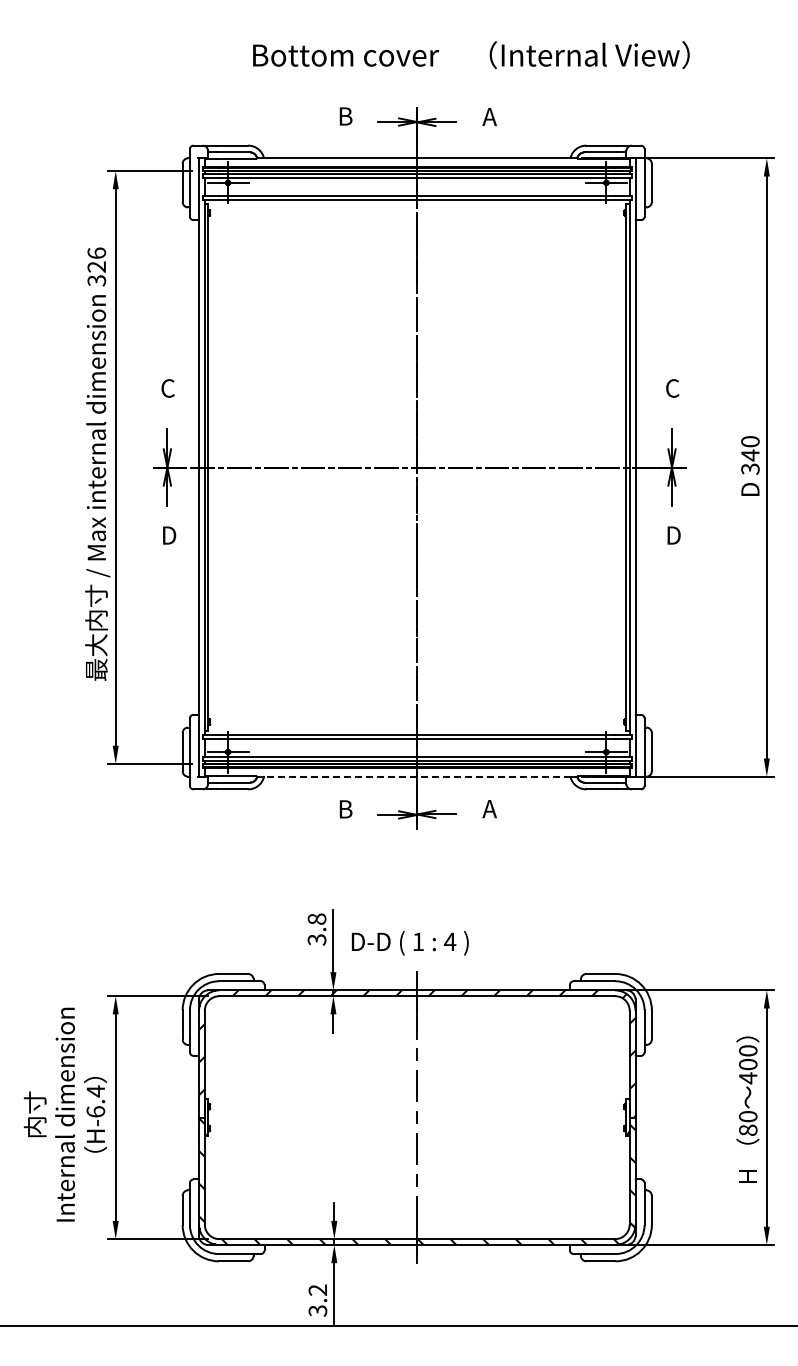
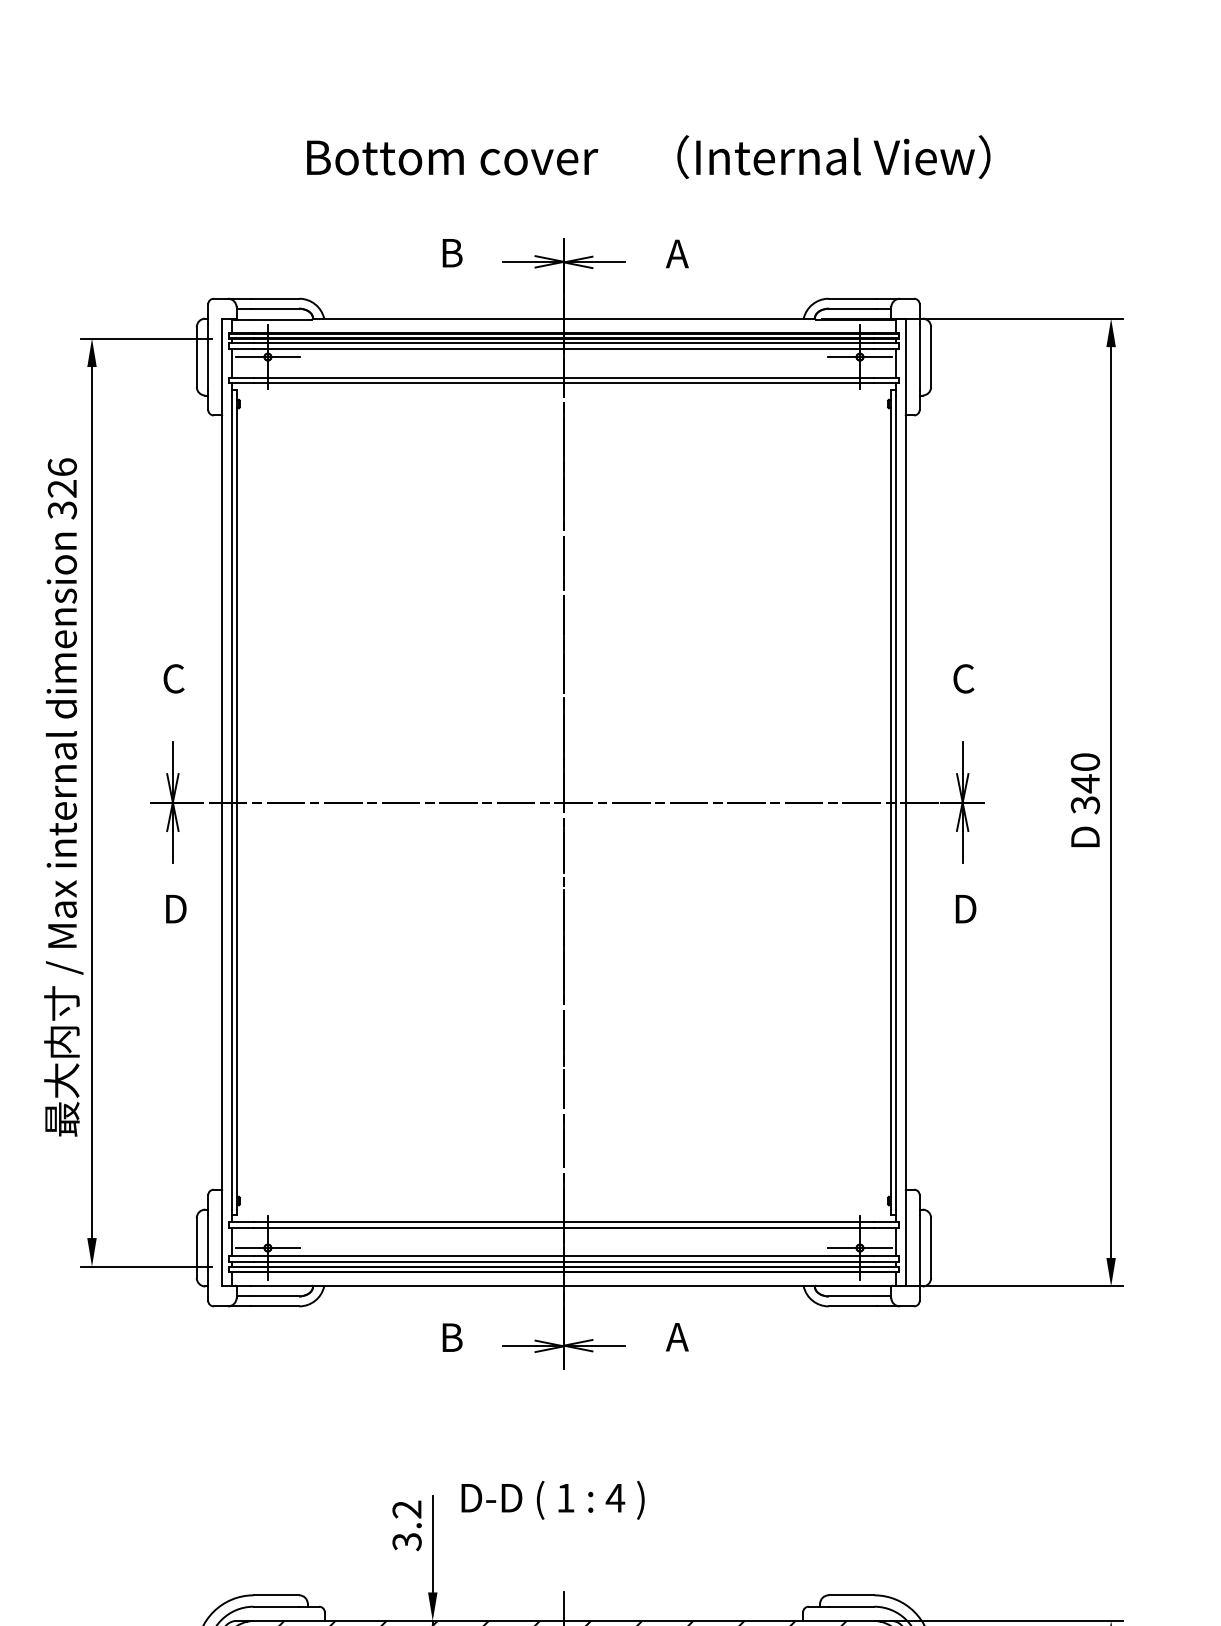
line: (417, 776) -> (564, 1286), dashed -> solid
text: (316, 918) -> (406, 1508), 3.8 -> 3.2
text: (409, 943) -> (551, 1500), moved

